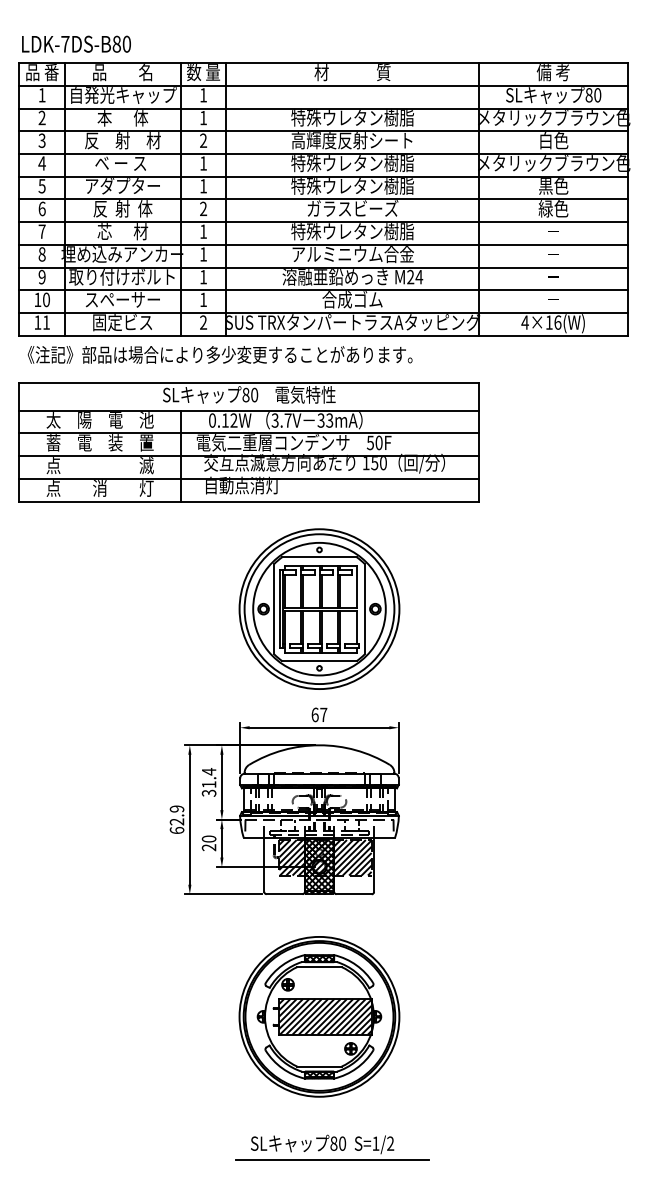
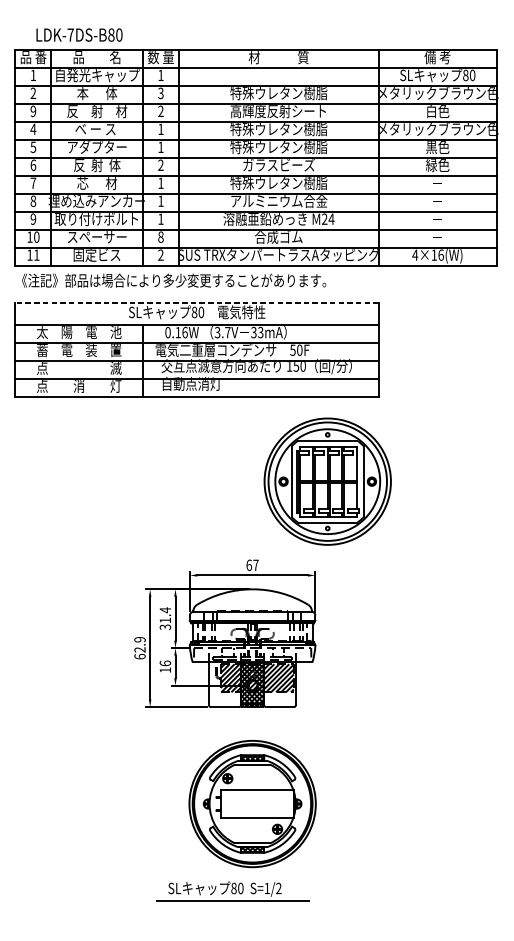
text: (76, 43) -> (79, 34), moved
text: (203, 117) -> (160, 92), 1 -> 3
text: (41, 140) -> (32, 111), 3 -> 9
text: (203, 299) -> (160, 236), 1 -> 8
line: (249, 383) -> (197, 303), solid -> dashed
text: (233, 420) -> (184, 332), 0.12W -> 0.16W
part: (319, 608) -> (327, 481), moved
text: (208, 843) -> (164, 666), 20 -> 16
hatch: (325, 1016) -> (257, 803), removed
part: (332, 1147) -> (232, 891), moved

